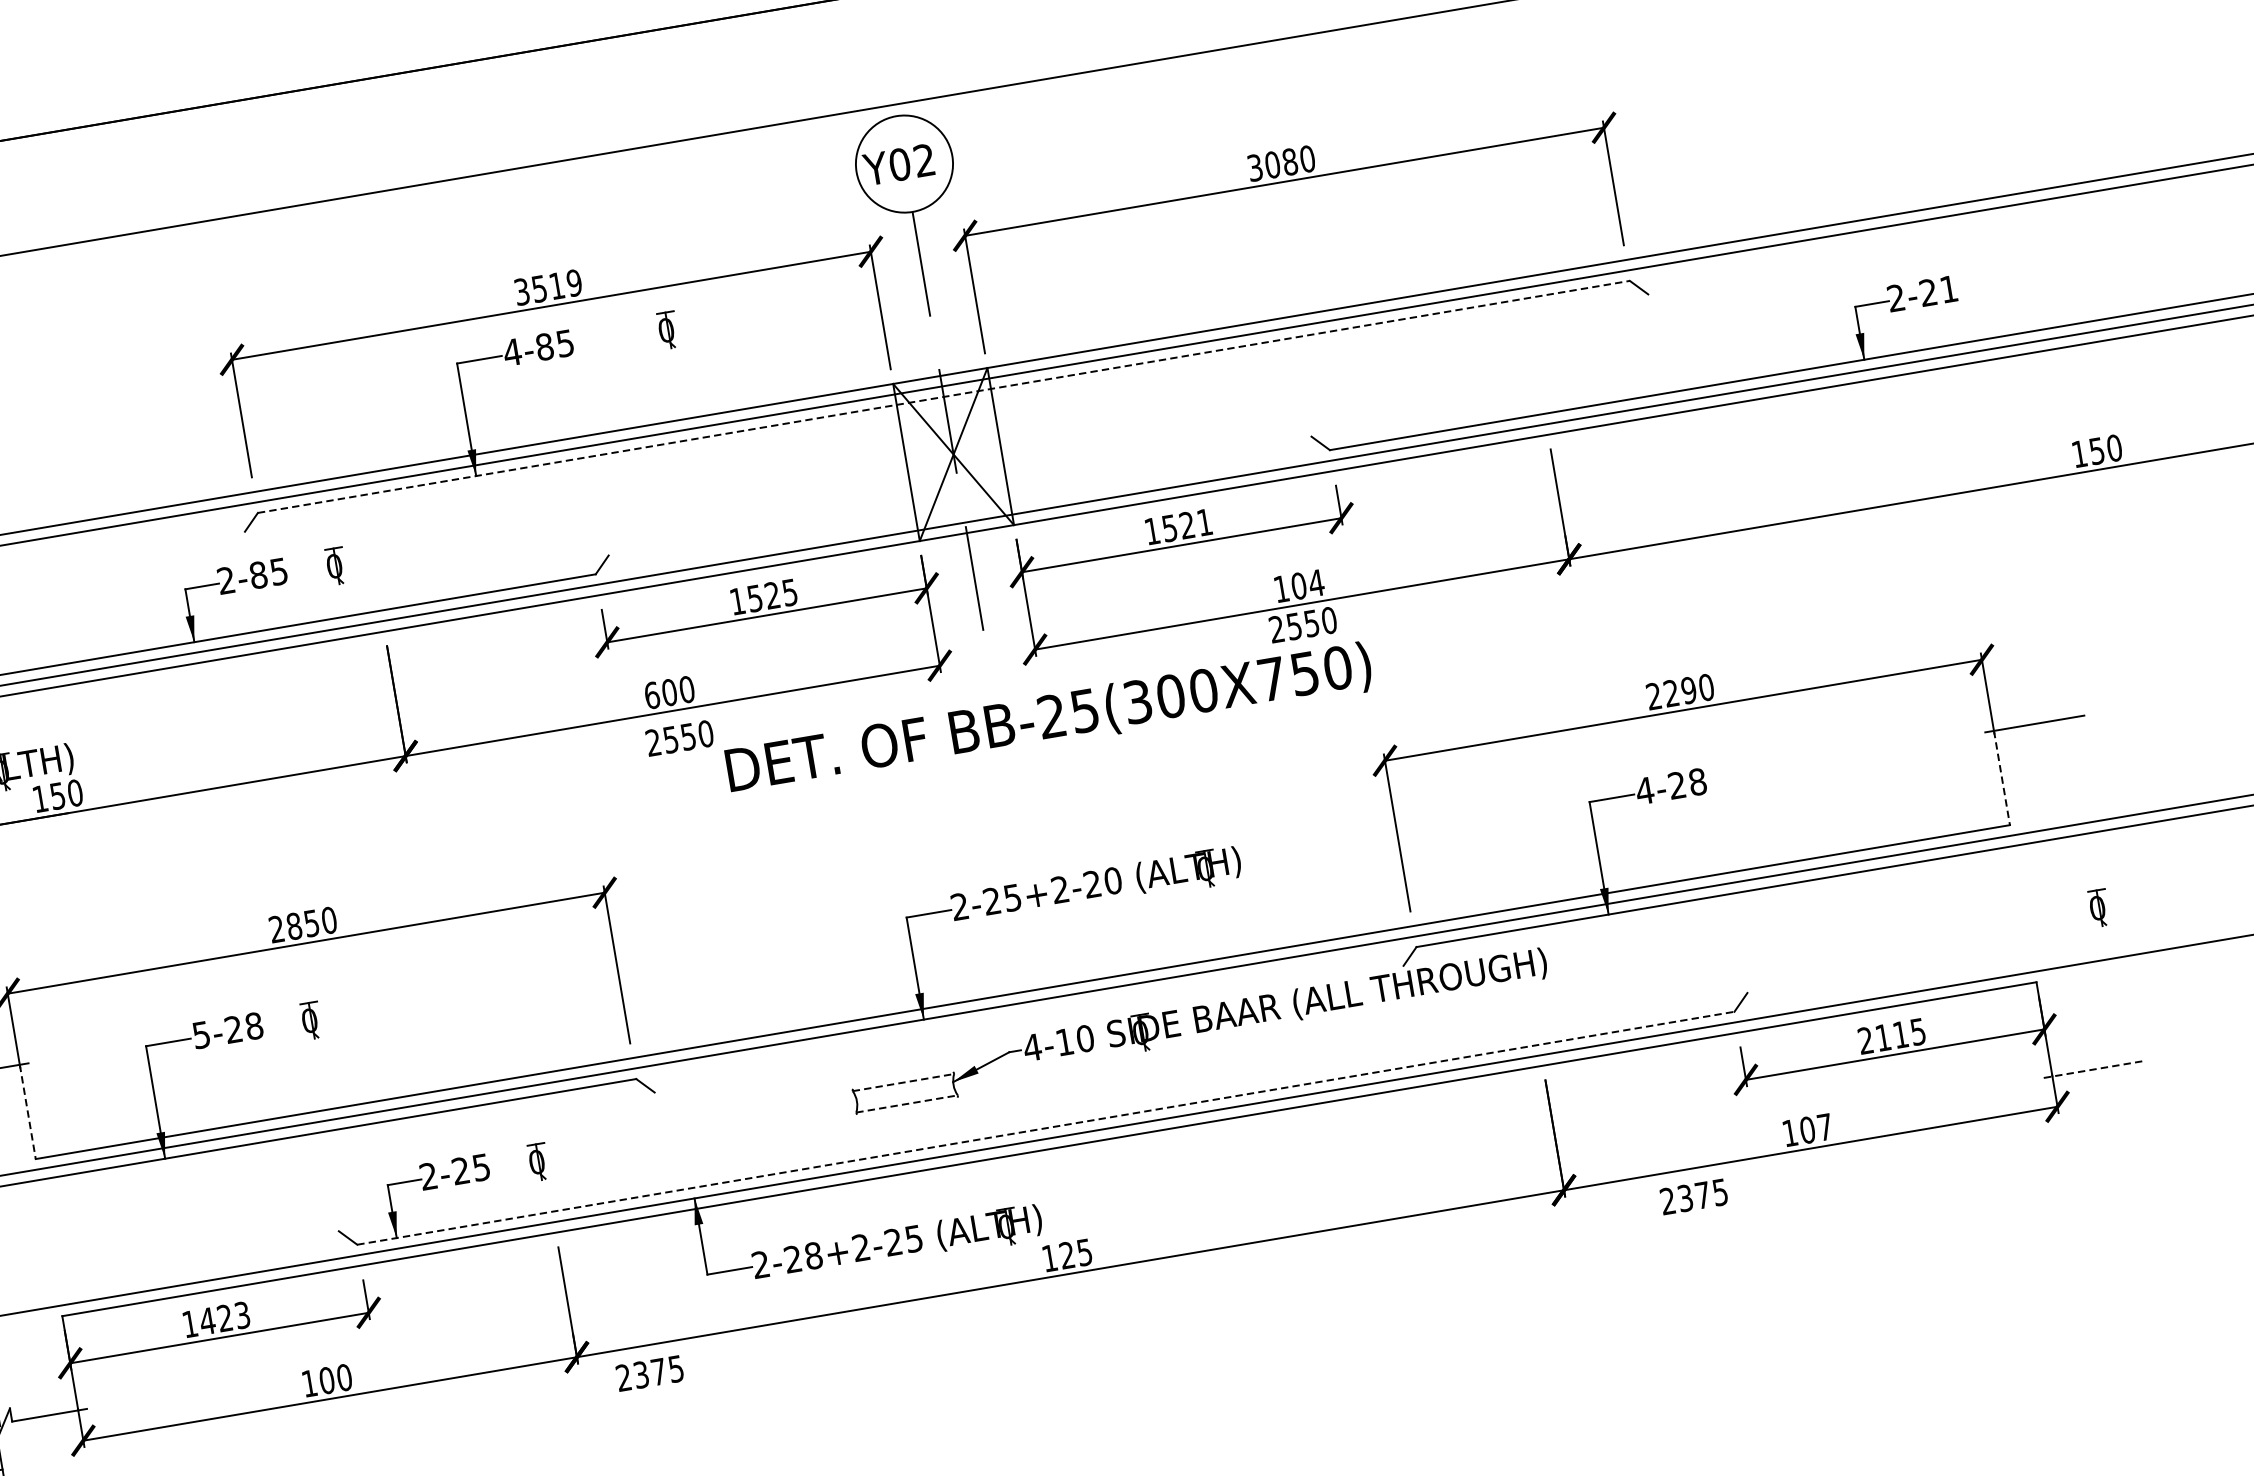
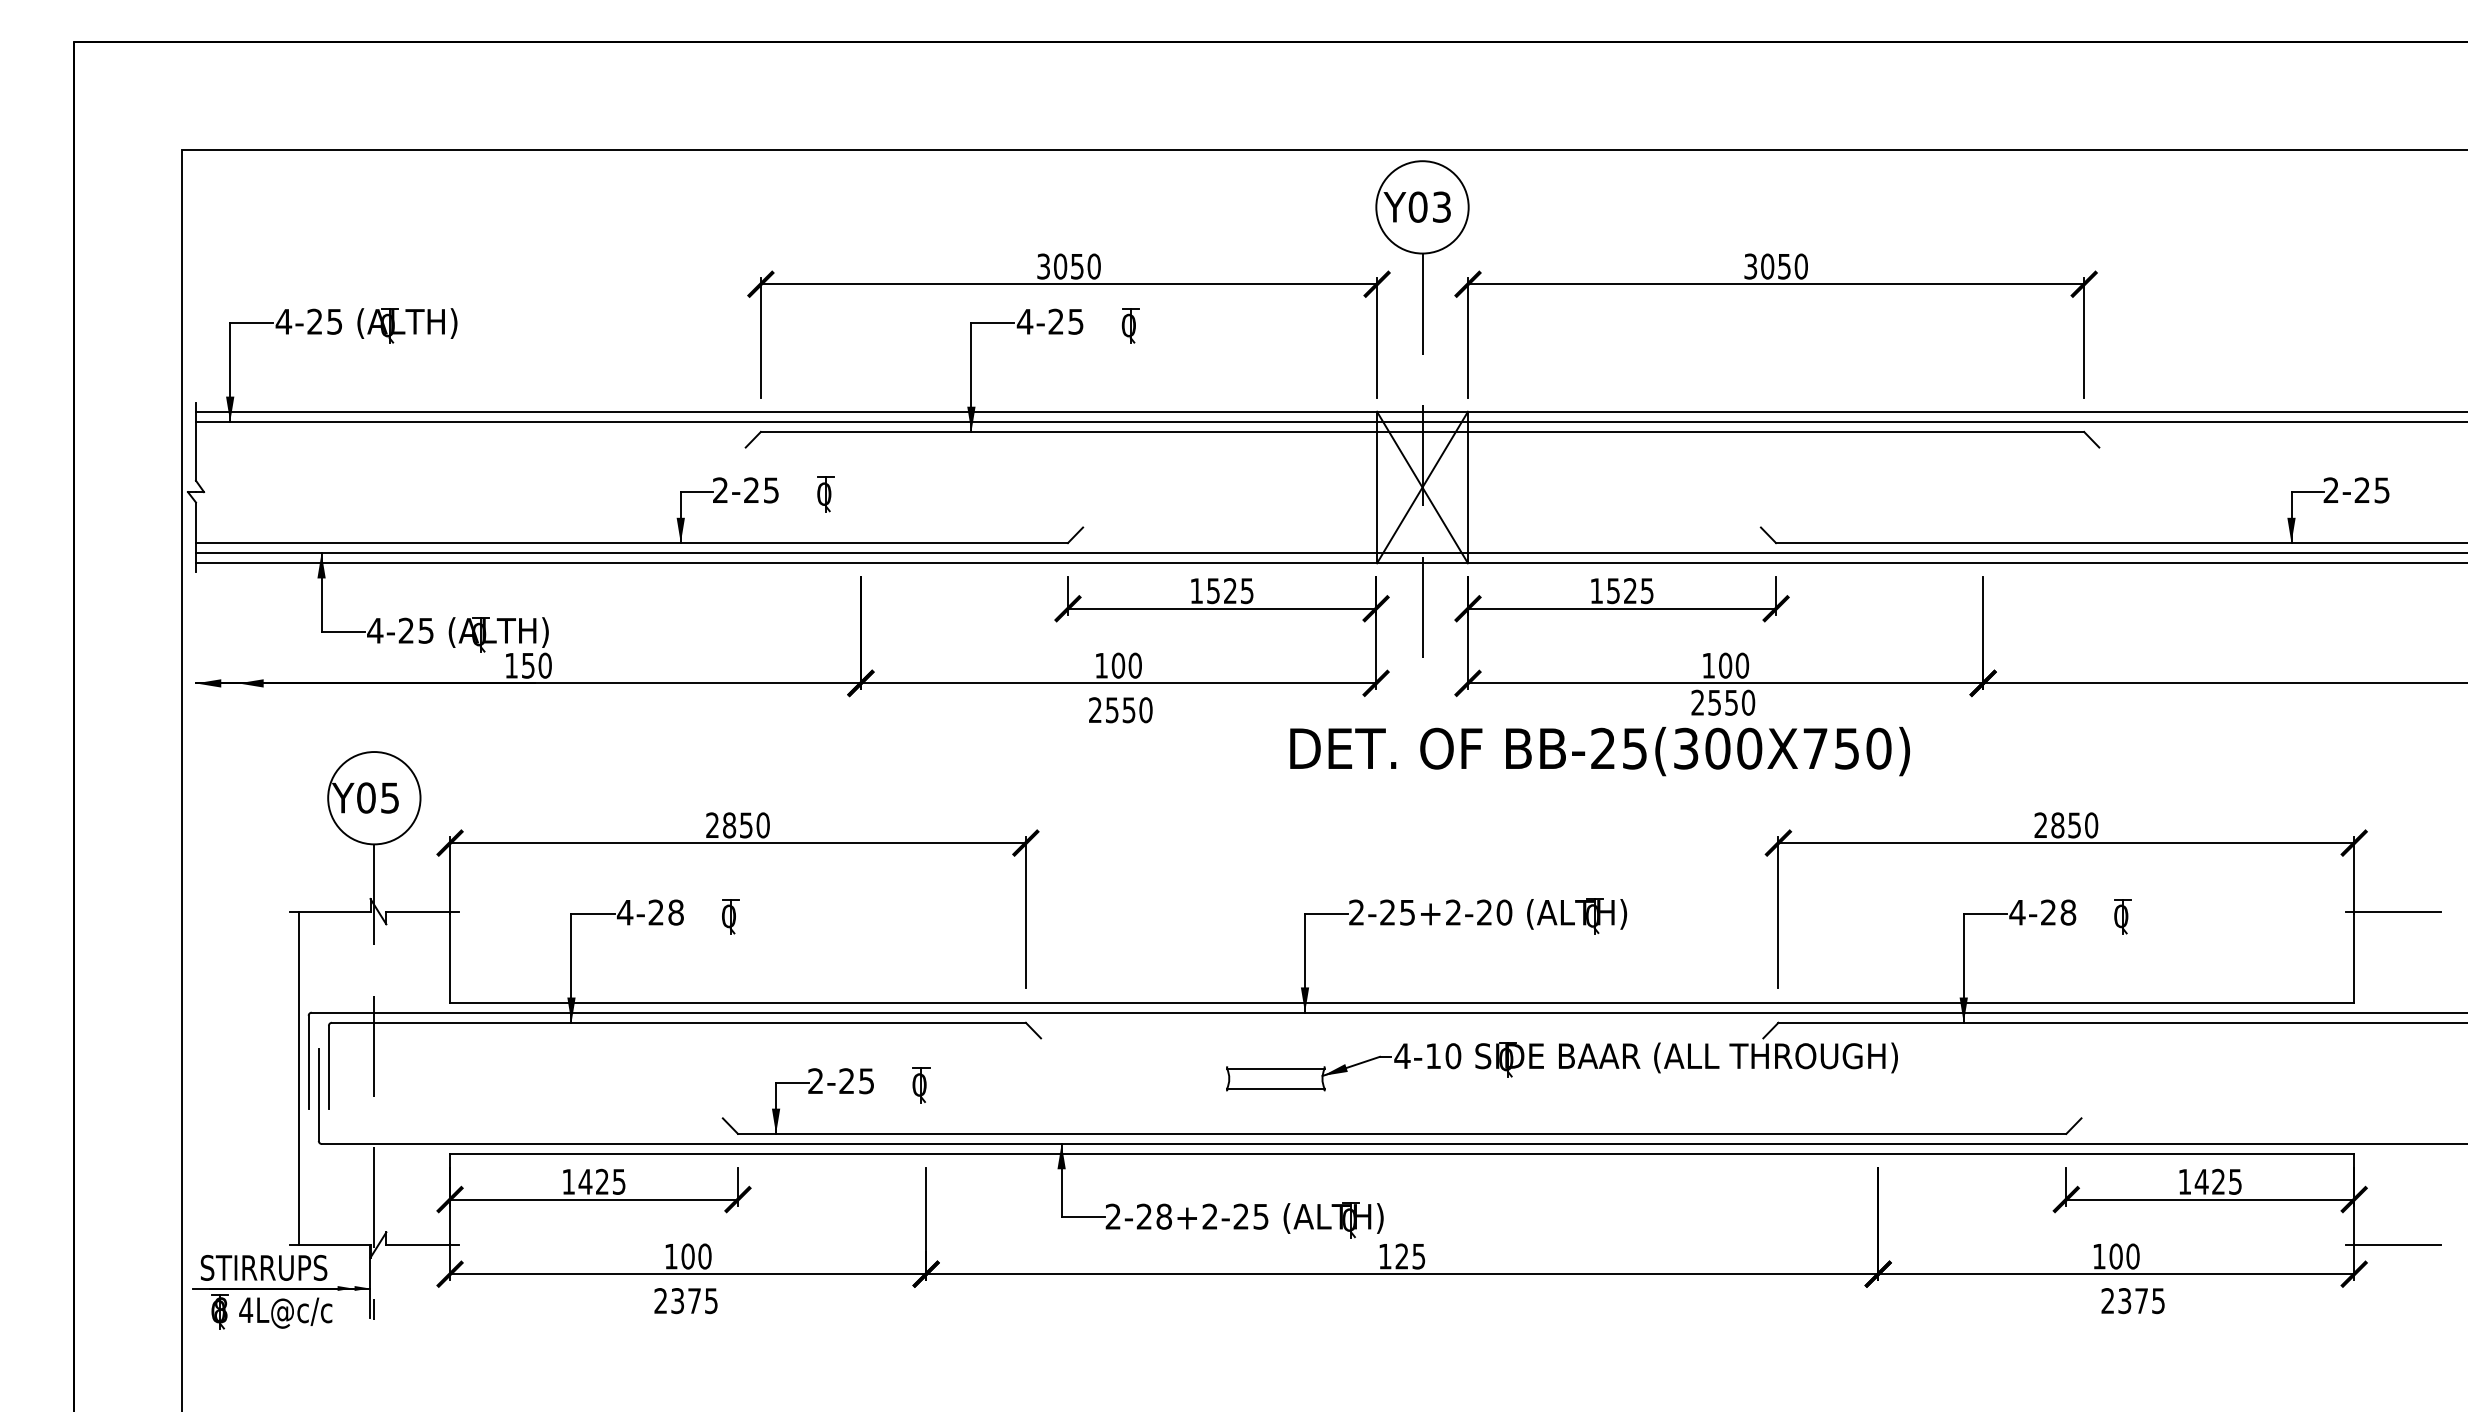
text: (924, 159) -> (1441, 206), Y02 -> Y03
text: (1290, 161) -> (1784, 266), 3080 -> 3050
text: (557, 285) -> (1077, 266), 3519 -> 3050
text: (1948, 289) -> (2381, 490), 2-21 -> 2-25
part: (668, 330) -> (1130, 325), moved
text: (543, 346) -> (1055, 321), 4-85 -> 4-25
line: (943, 396) -> (1422, 431), dashed -> solid
text: (1205, 522) -> (1647, 591), 1521 -> 1525
text: (258, 575) -> (751, 490), 2-85 -> 2-25
text: (1316, 582) -> (1742, 665), 104 -> 100
text: (1680, 692) -> (2066, 825), 2290 -> 2850
text: (652, 695) -> (1101, 665), 600 -> 100
text: (1048, 719) -> (1599, 751), moved
line: (2002, 778) -> (2354, 957), dashed -> solid
part: (2098, 908) -> (2122, 916), moved
text: (200, 1035) -> (624, 912), 5-28 -> 4-28
text: (1882, 1037) -> (2201, 1181), 2115 -> 1425
line: (2093, 1070) -> (2393, 1245), dashed -> solid
line: (903, 1082) -> (1275, 1068), dashed -> solid
line: (906, 1104) -> (1275, 1089), dashed -> solid
line: (28, 1112) -> (450, 957), dashed -> solid
line: (1046, 1127) -> (1402, 1133), dashed -> solid
text: (1824, 1127) -> (2132, 1256), 107 -> 100
text: (1693, 1197) -> (2132, 1301), moved
text: (242, 1314) -> (619, 1181), 1423 -> 1425
text: (649, 1374) -> (685, 1301), moved

